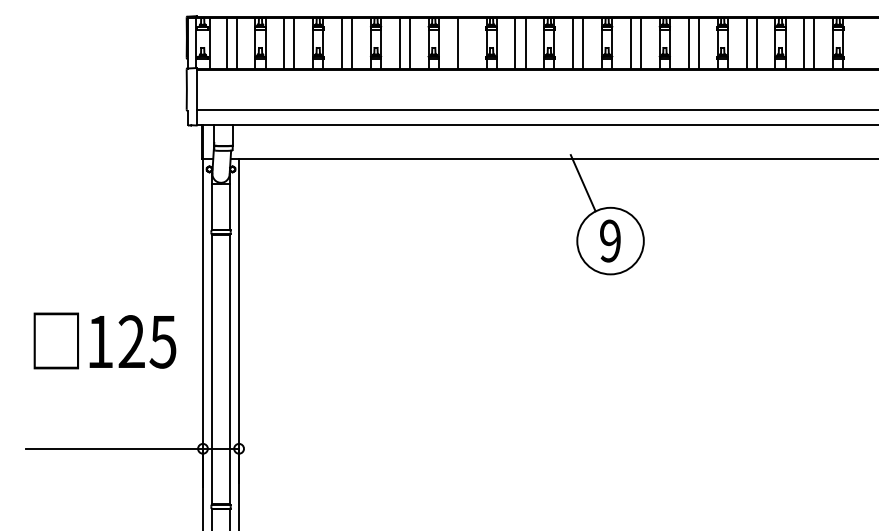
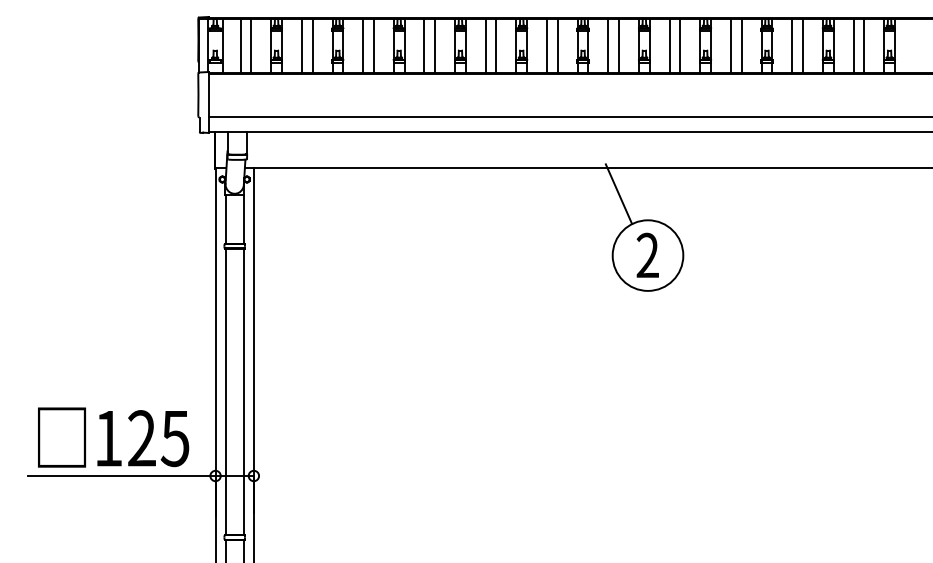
line: (467, 44) -> (496, 46), added
text: (610, 240) -> (647, 255), 9 -> 2
text: (104, 340) -> (113, 437), moved

